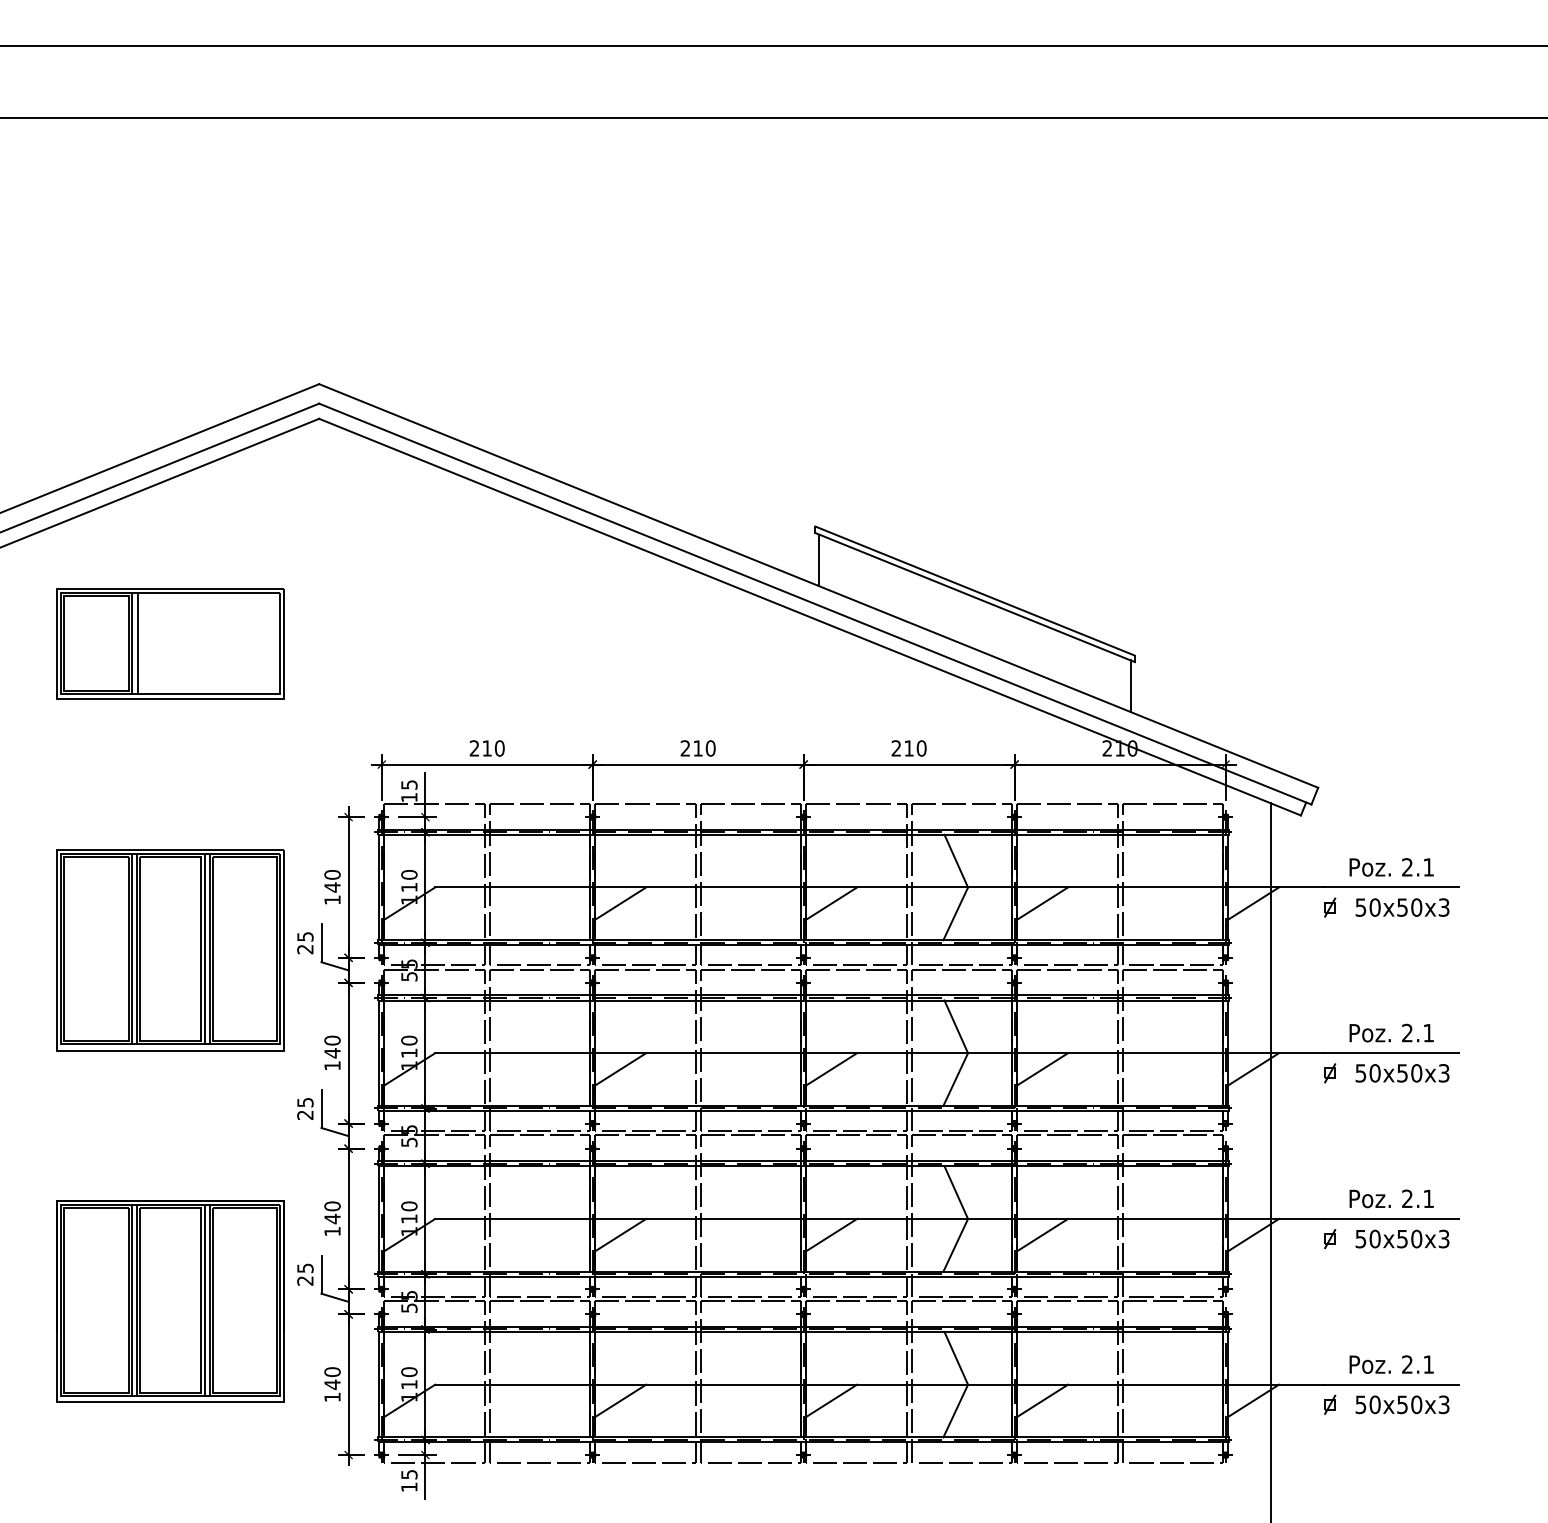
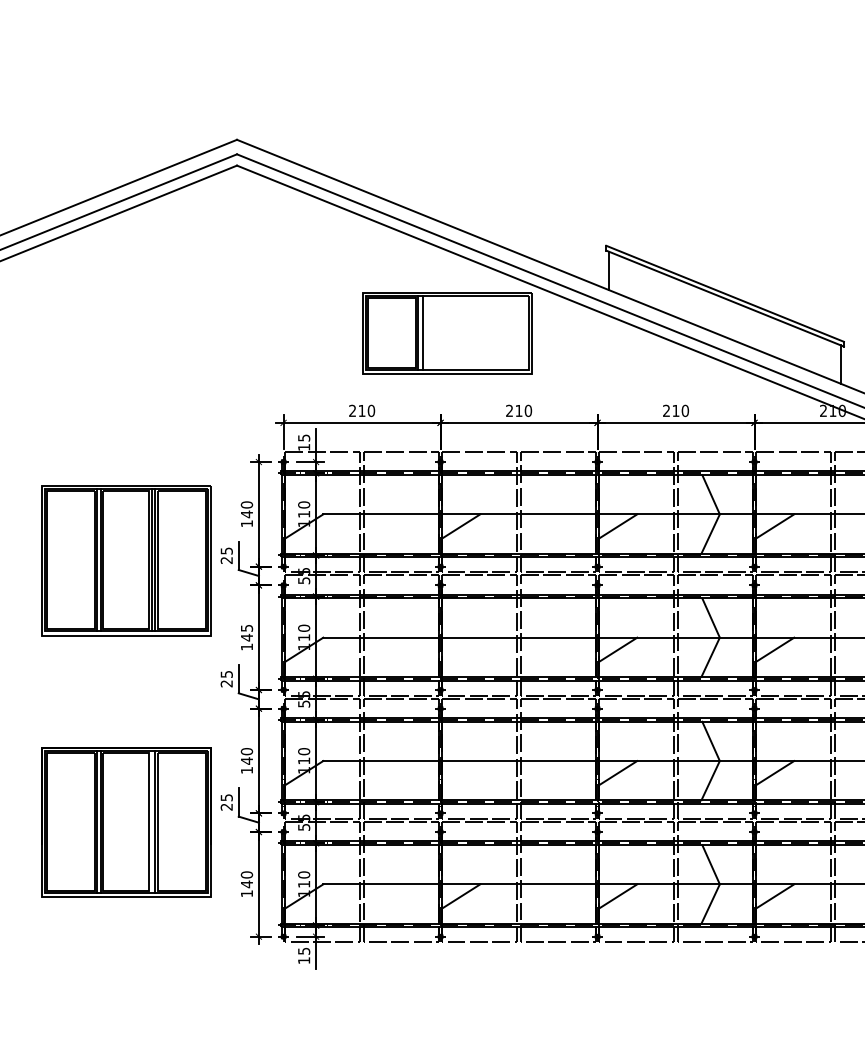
part: (170, 643) -> (447, 332), moved
text: (332, 1040) -> (246, 628), 140 -> 145
line: (620, 1069) -> (461, 649), removed
line: (620, 1234) -> (461, 772), removed
line: (204, 1300) -> (151, 821), removed

